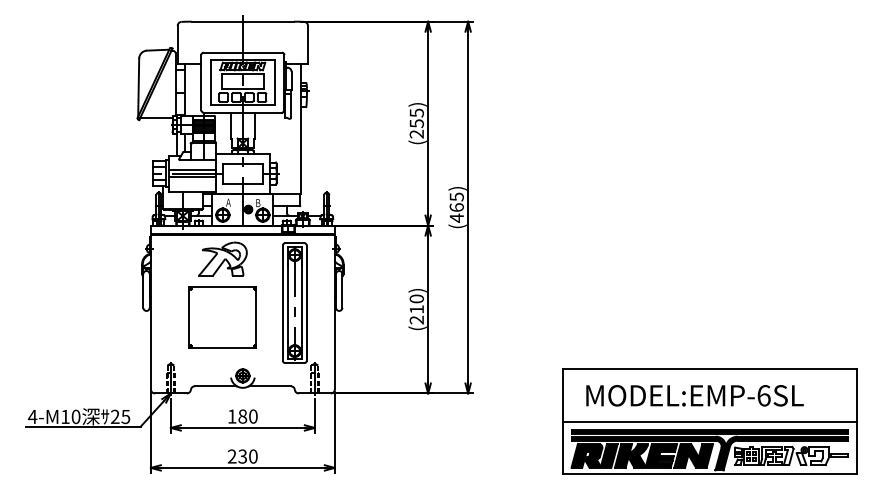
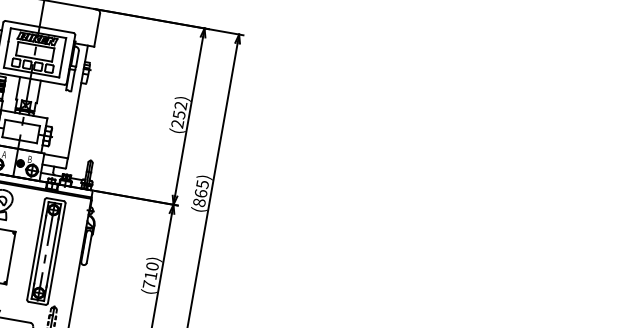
text: (416, 112) -> (180, 105), (255) -> (252)
text: (456, 217) -> (199, 202), (465) -> (865)
text: (416, 319) -> (149, 284), (210) -> (710)

